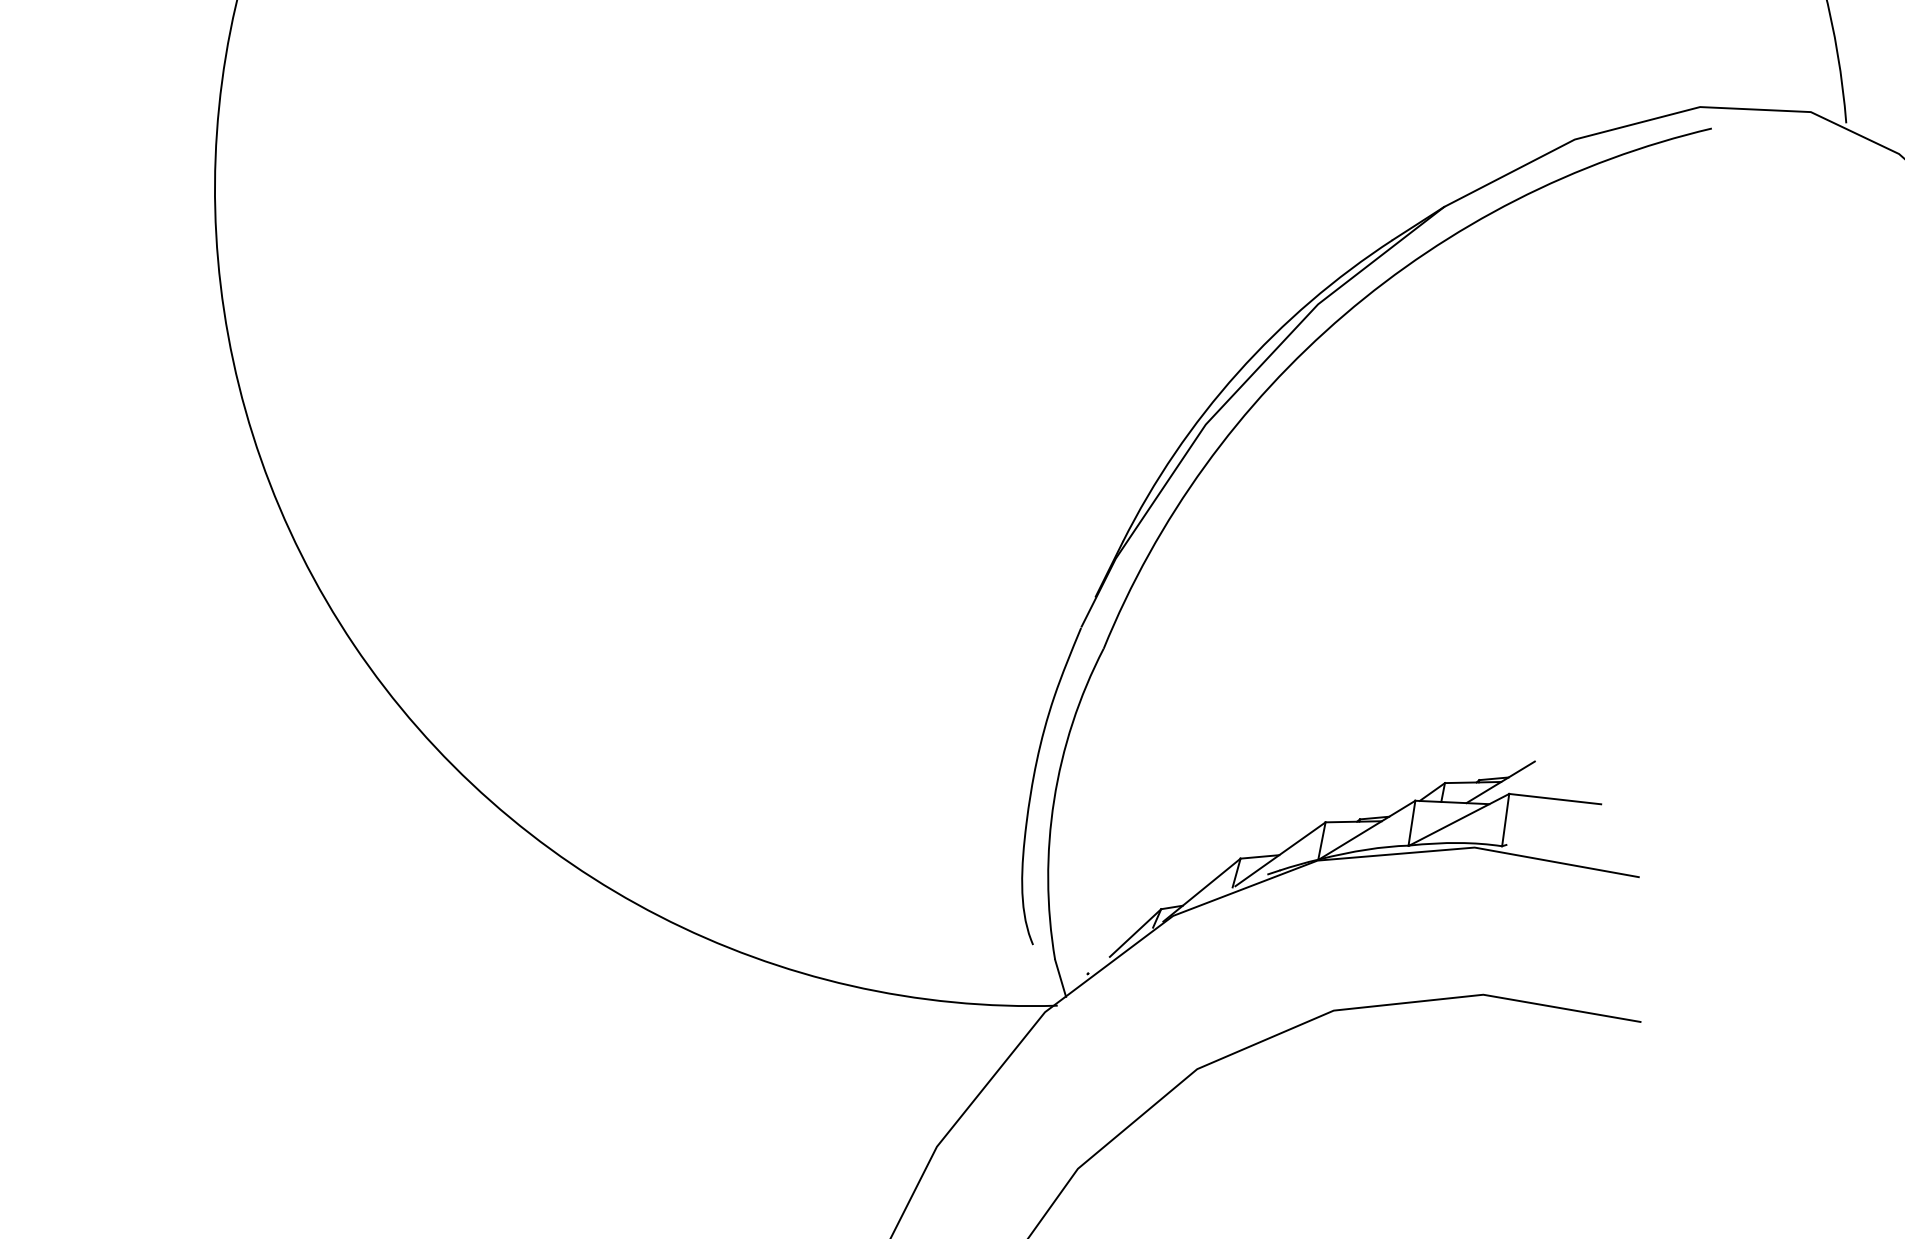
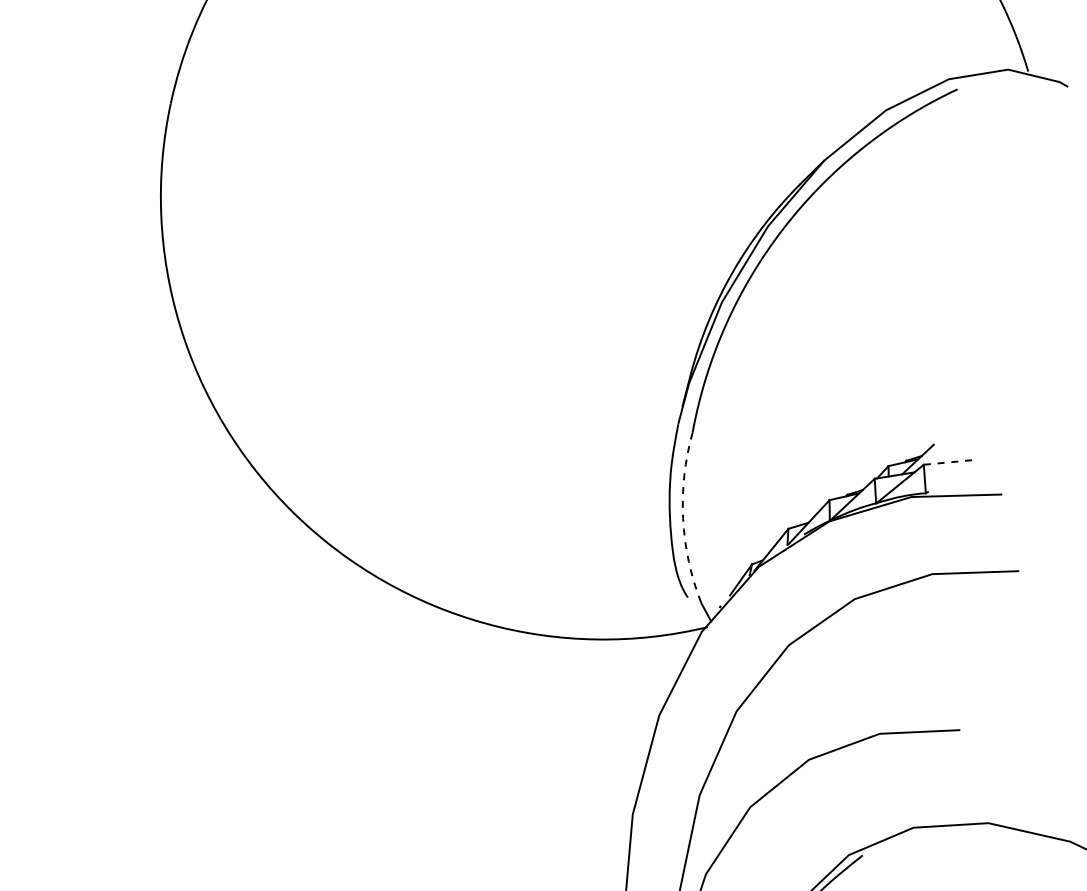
line: (1556, 799) -> (949, 462), solid -> dashed
arc: (1054, 800) -> (683, 518), solid -> dashed

